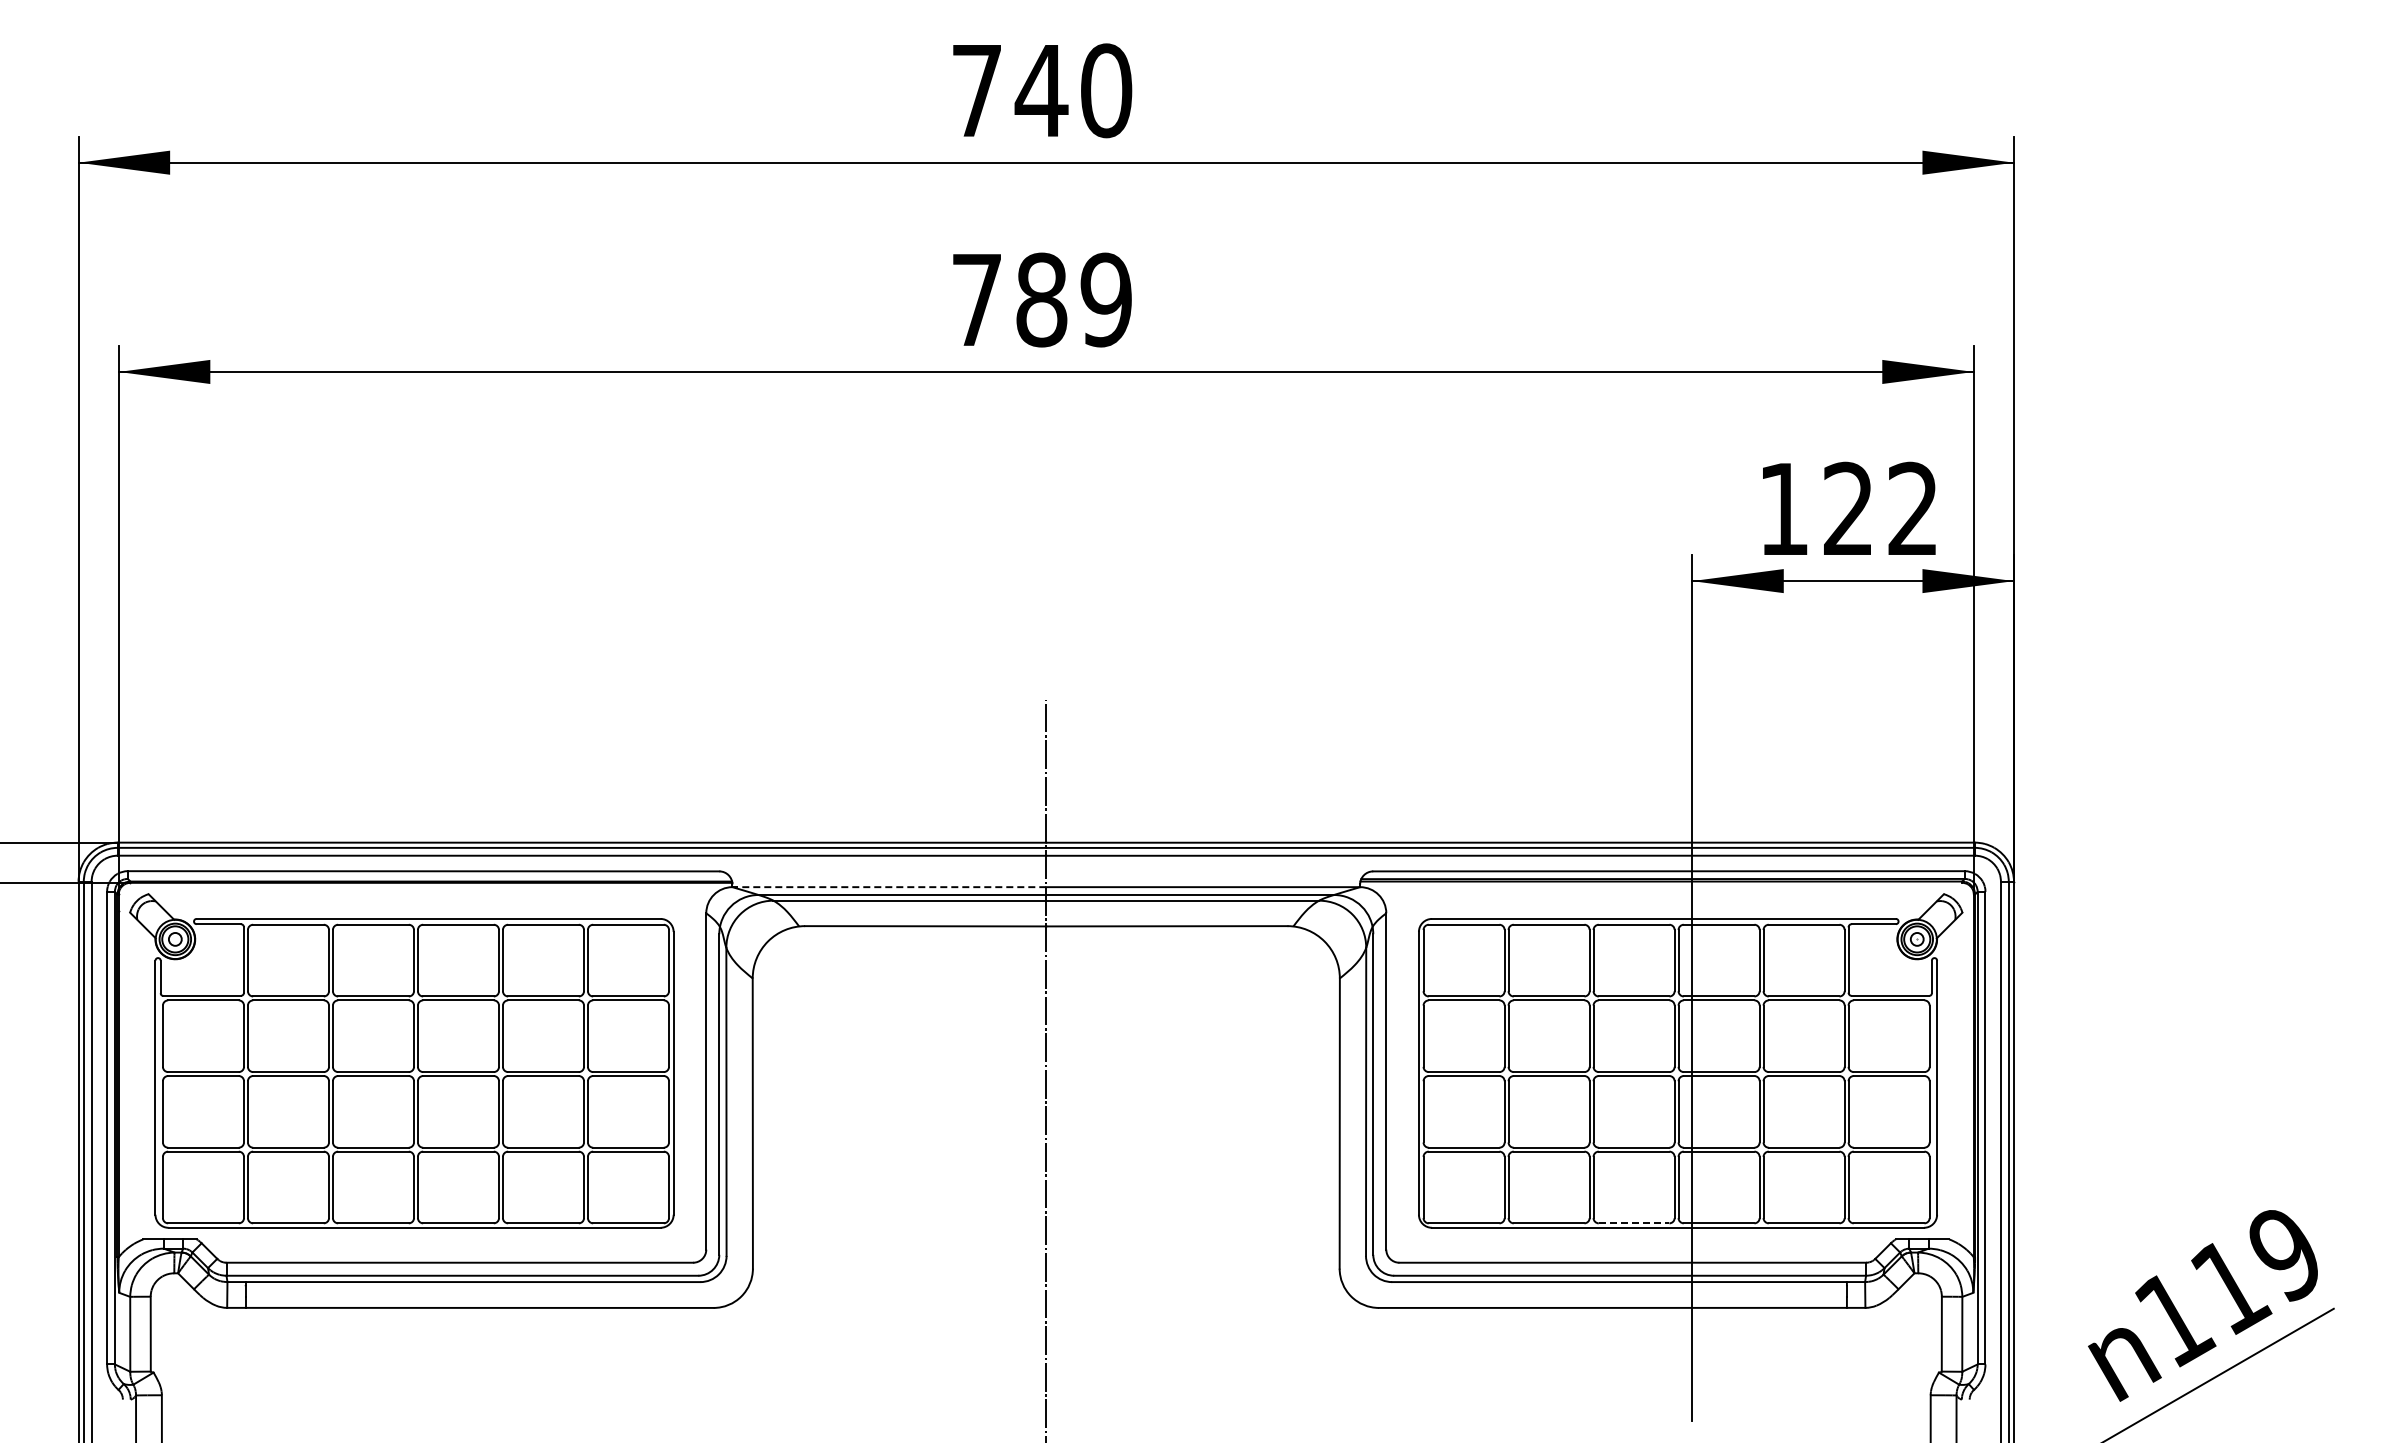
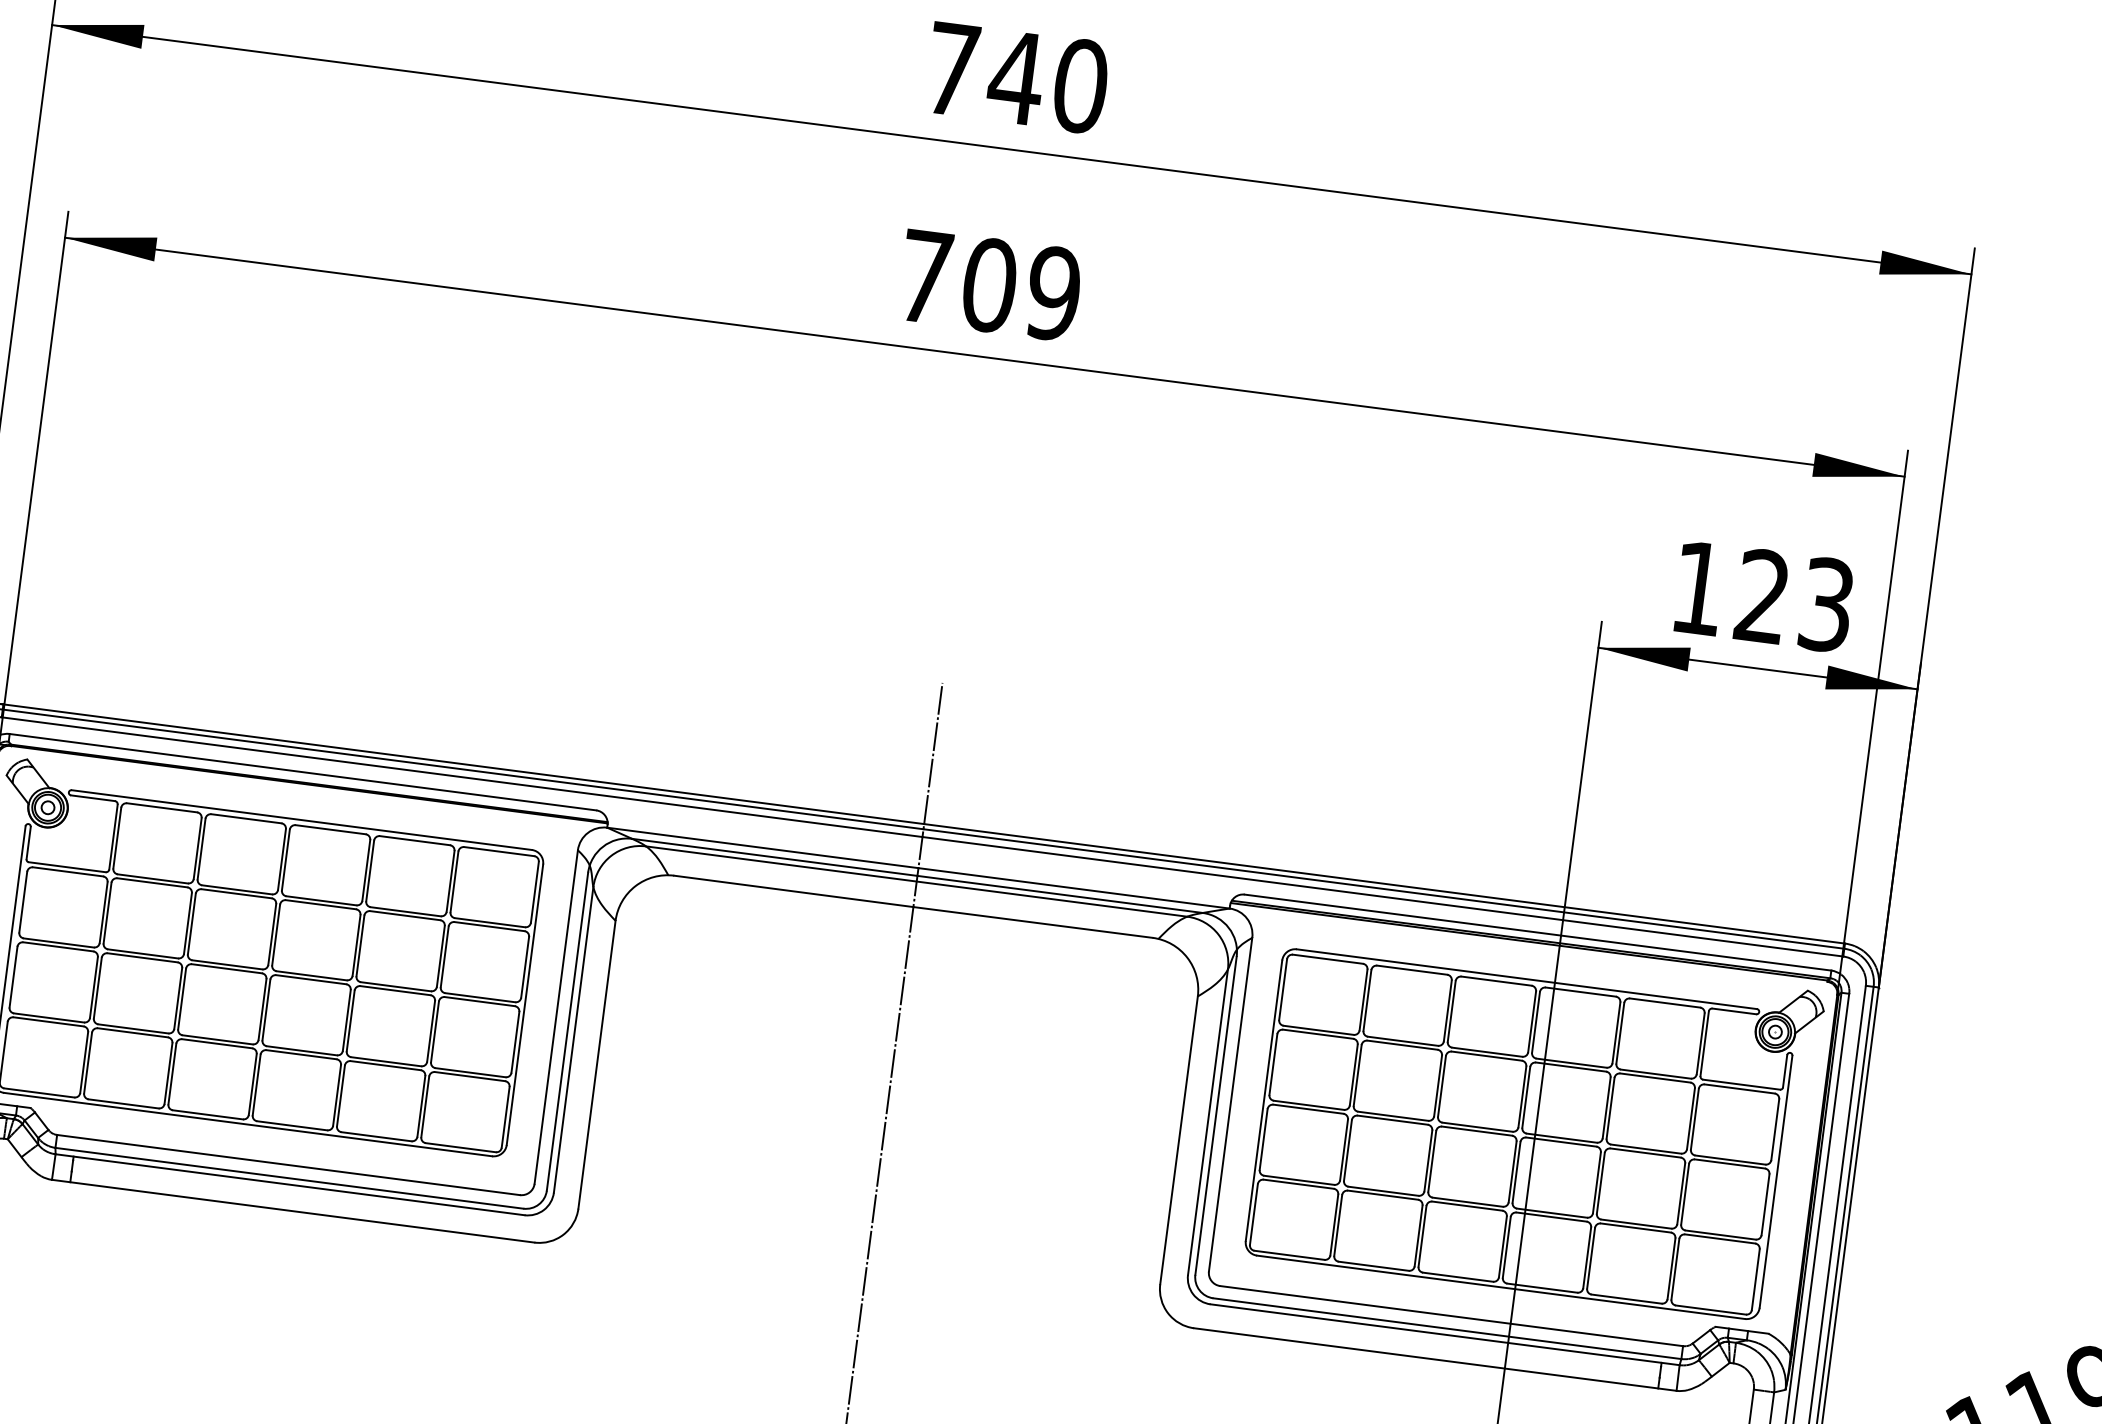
text: (1041, 300) -> (989, 285), 789 -> 709
text: (1912, 508) -> (1826, 604), 122 -> 123
line: (889, 887) -> (762, 848), dashed -> solid
line: (1634, 1223) -> (1458, 1277), dashed -> solid

